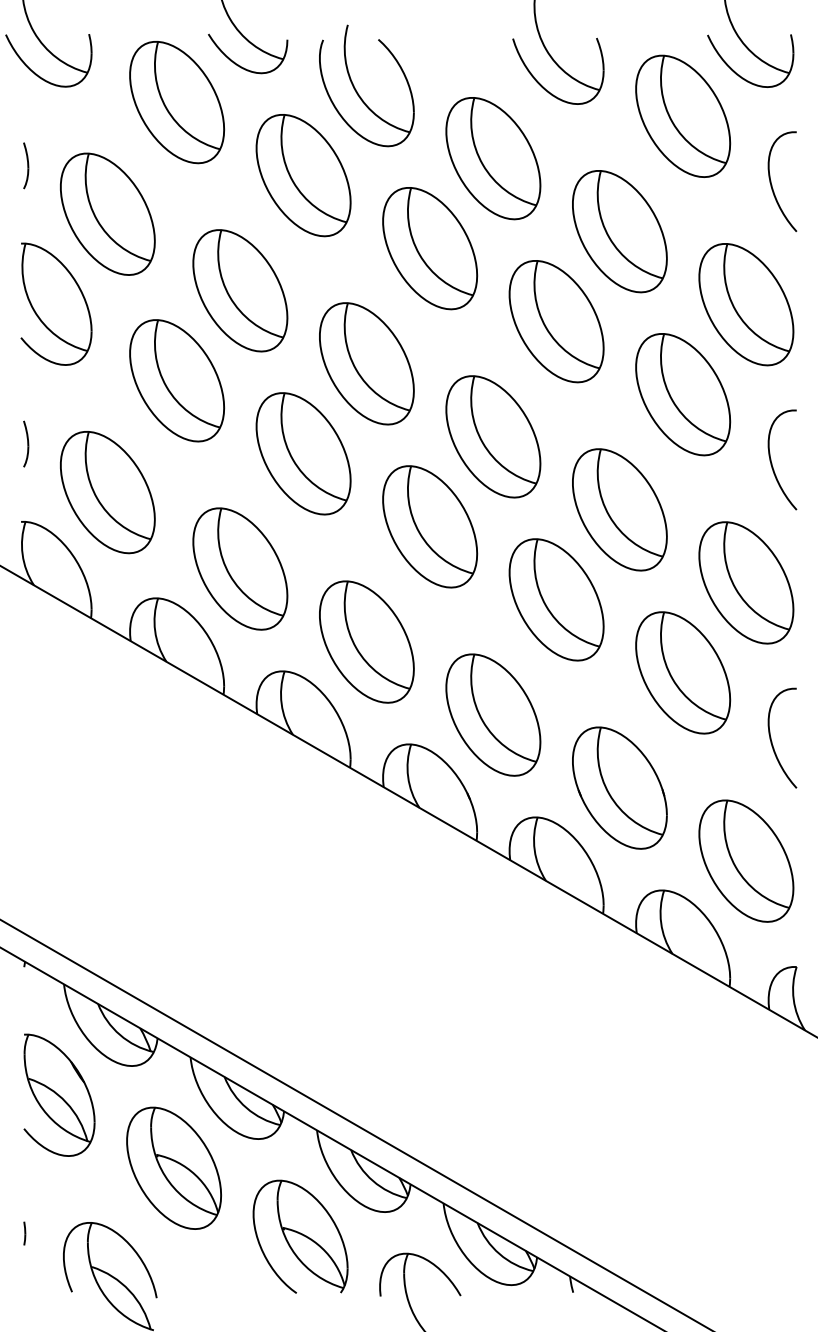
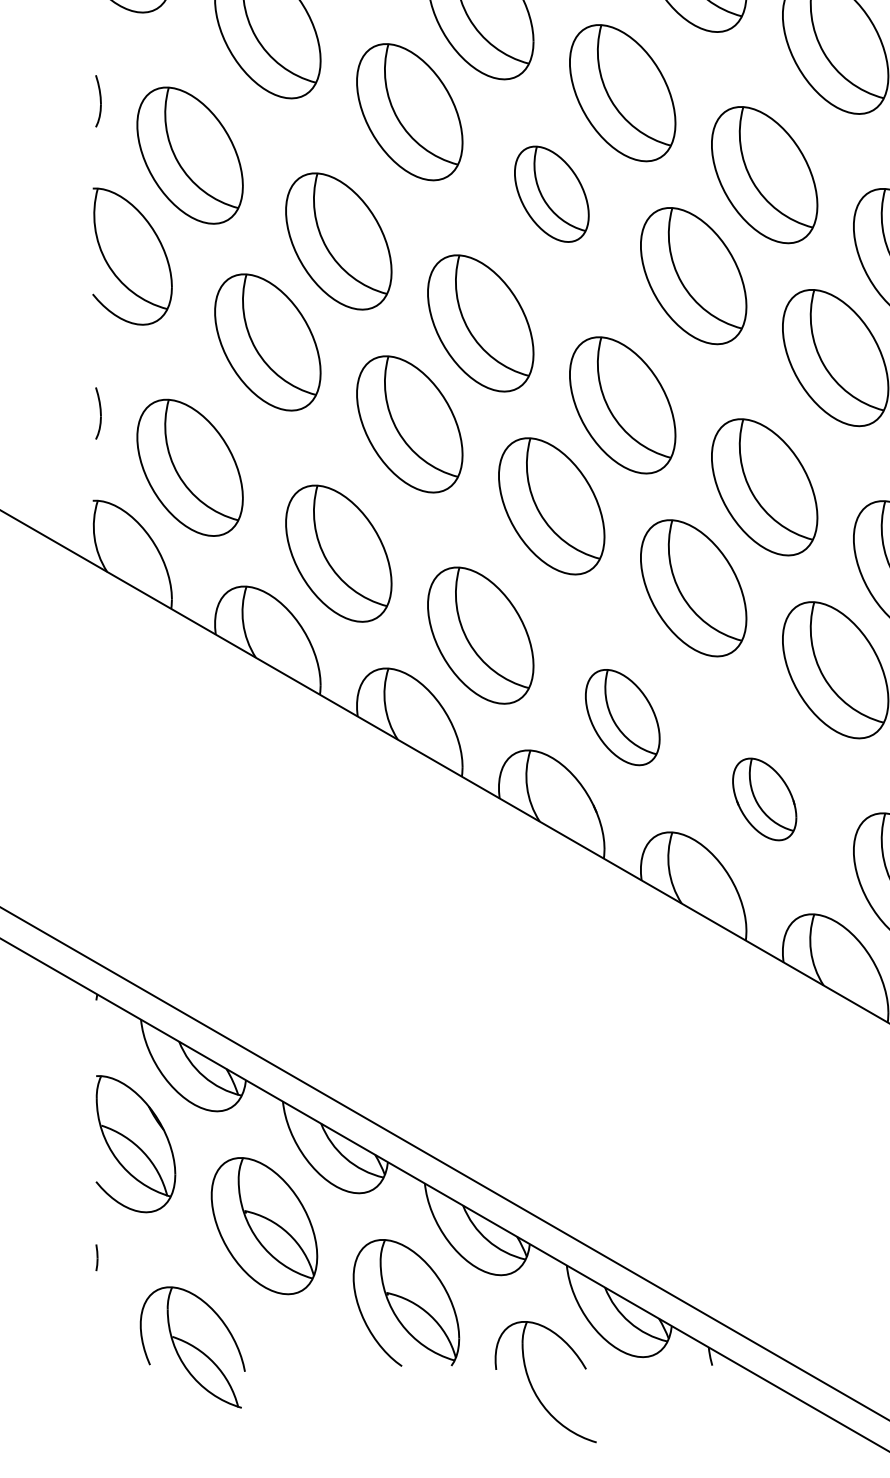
part: (430, 248) -> (552, 194), size x0.7
part: (493, 714) -> (622, 716), size x0.7
part: (619, 787) -> (764, 798), size x0.6
line: (24, 1233) -> (96, 1257), moved

